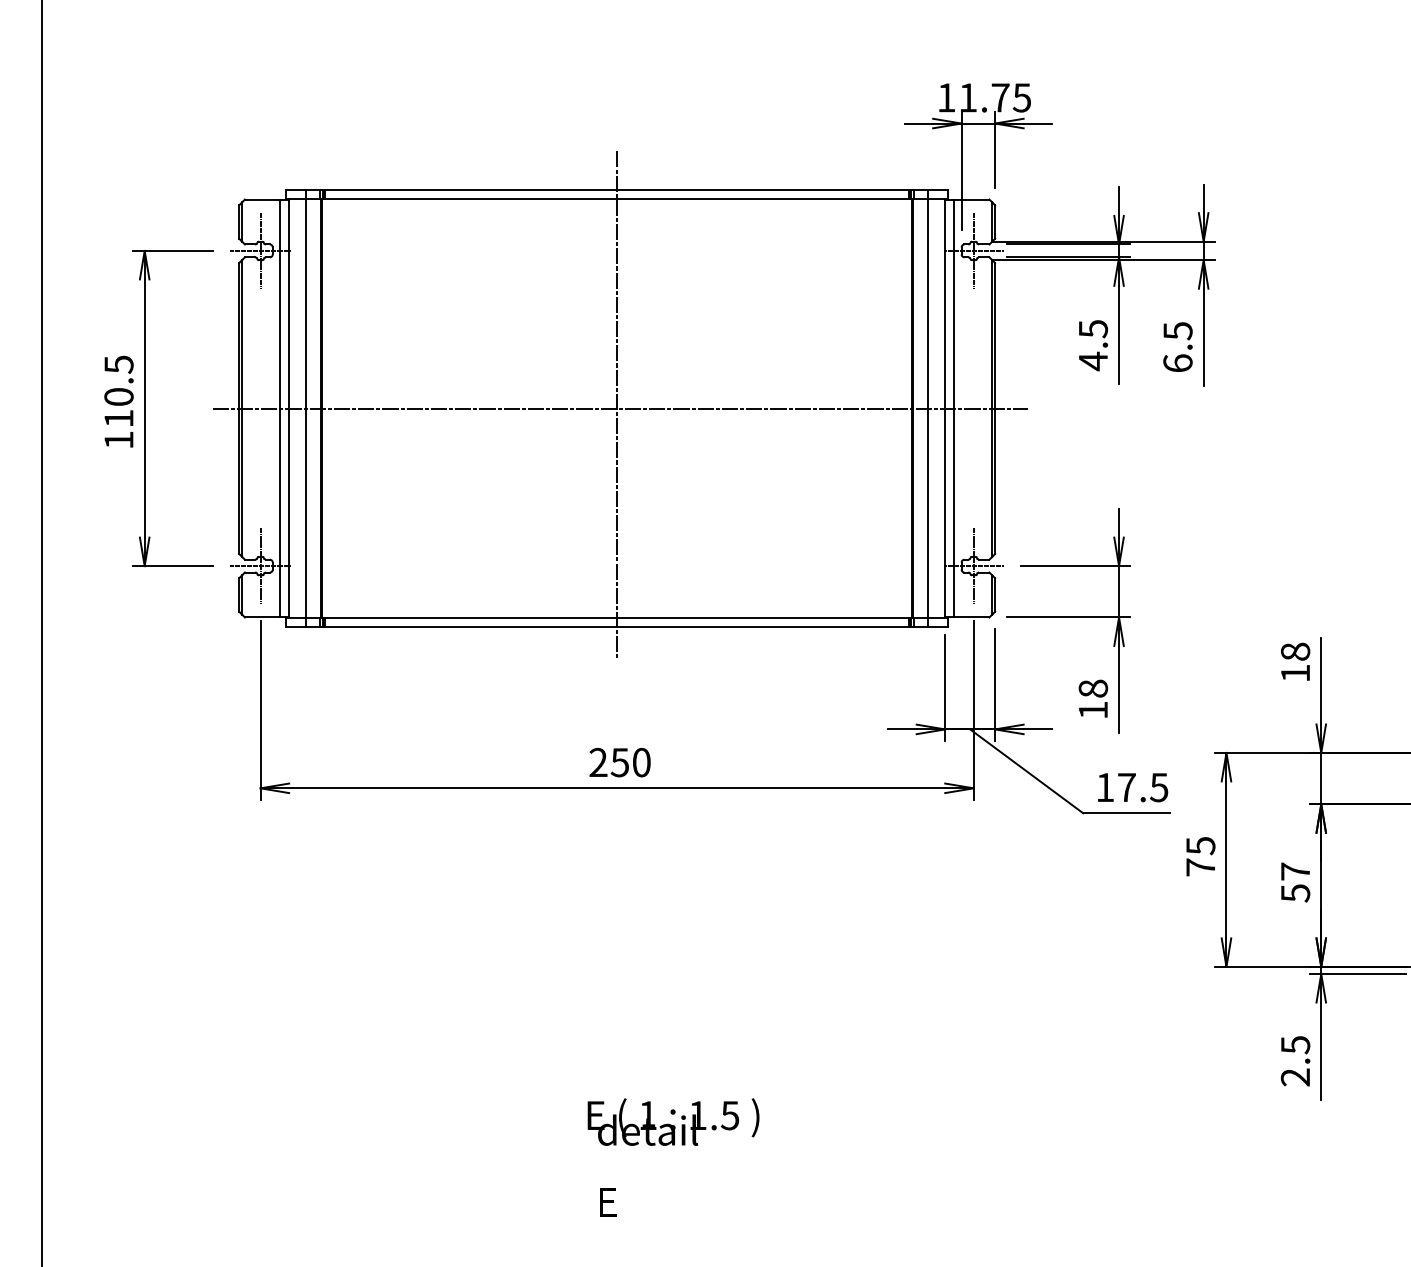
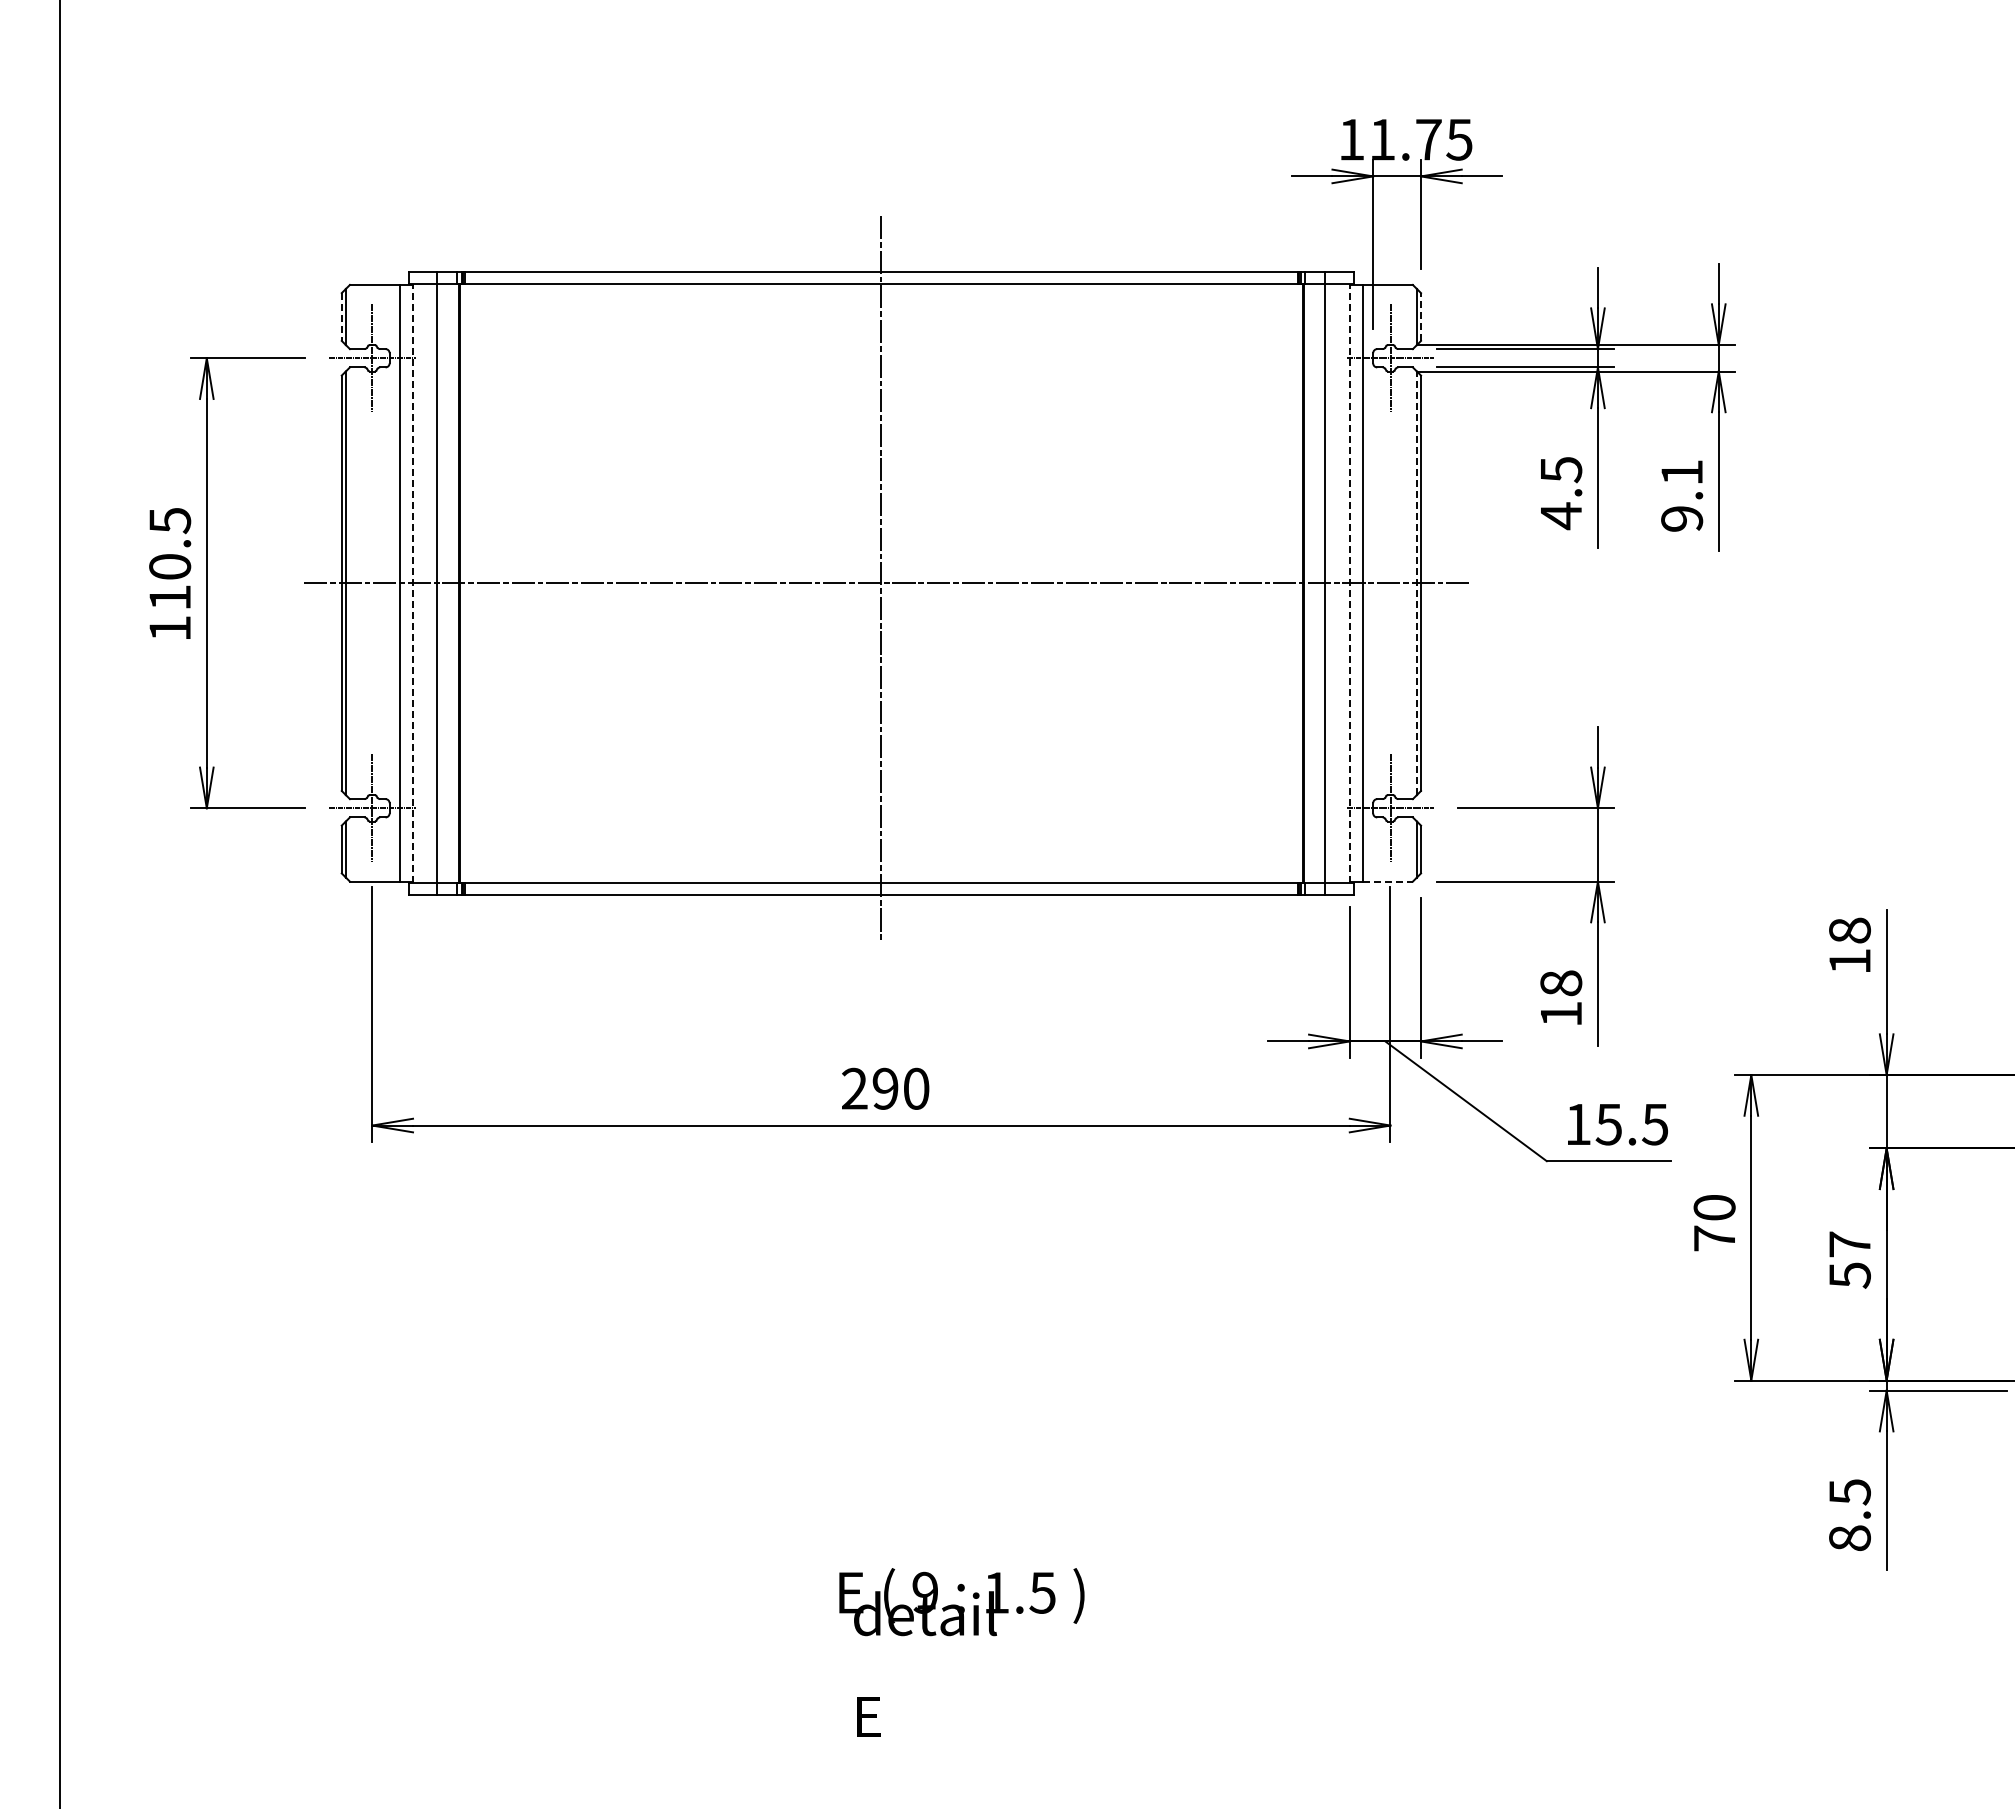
line: (239, 222) -> (341, 317), solid -> dashed
line: (995, 222) -> (1421, 317), solid -> dashed
text: (1178, 347) -> (1682, 495), 6.5 -> 9.1
line: (289, 407) -> (413, 582), solid -> dashed
line: (945, 407) -> (1349, 582), solid -> dashed
line: (991, 408) -> (1416, 583), solid -> dashed
line: (972, 617) -> (1388, 881), solid -> dashed
text: (620, 762) -> (885, 1088), 250 -> 290
text: (1126, 787) -> (1608, 1124), 17.5 -> 15.5
text: (1200, 846) -> (1714, 1208), 75 -> 70
text: (1295, 1077) -> (1849, 1538), 2.5 -> 8.5
text: (647, 1115) -> (924, 1592), 1 -> 9

